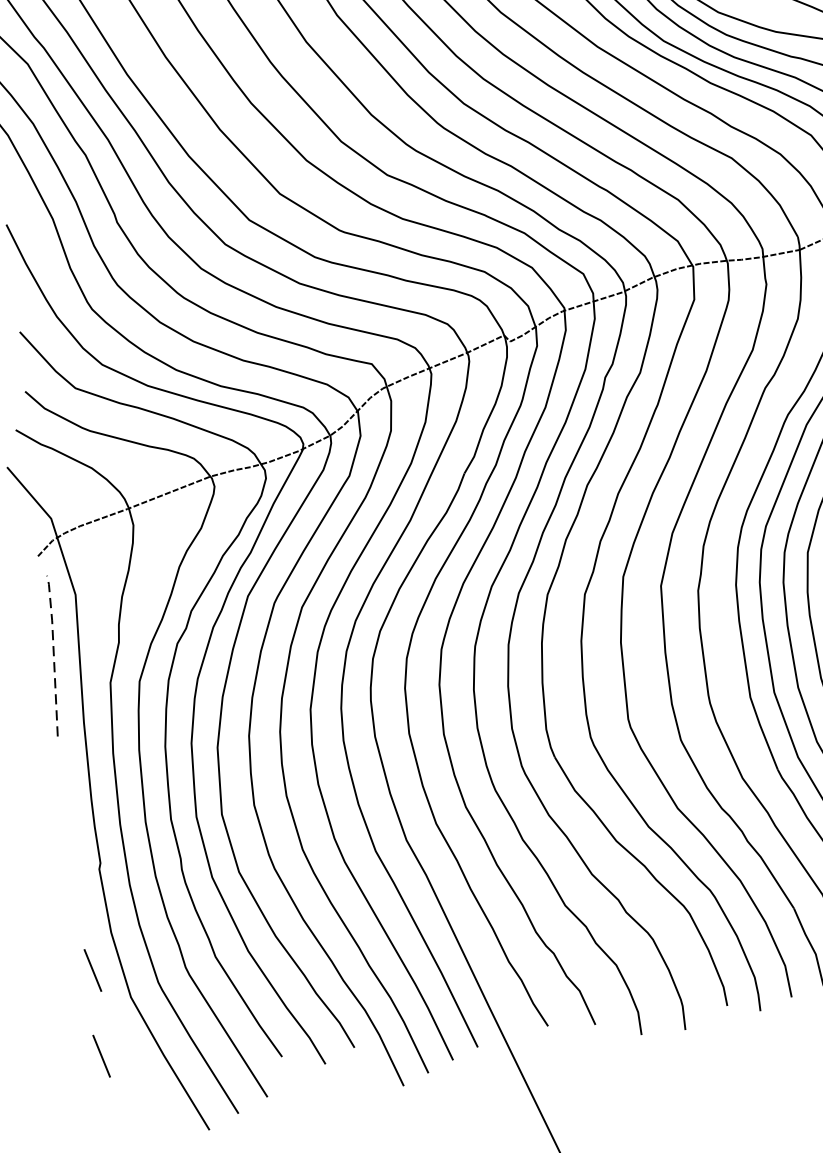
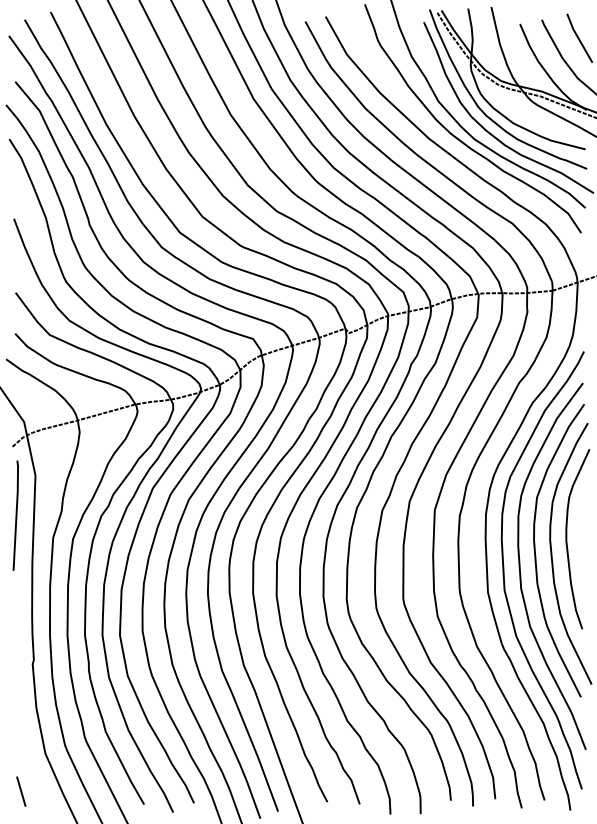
line: (53, 654) -> (16, 514), dashed -> solid
line: (93, 970) -> (21, 732), removed

